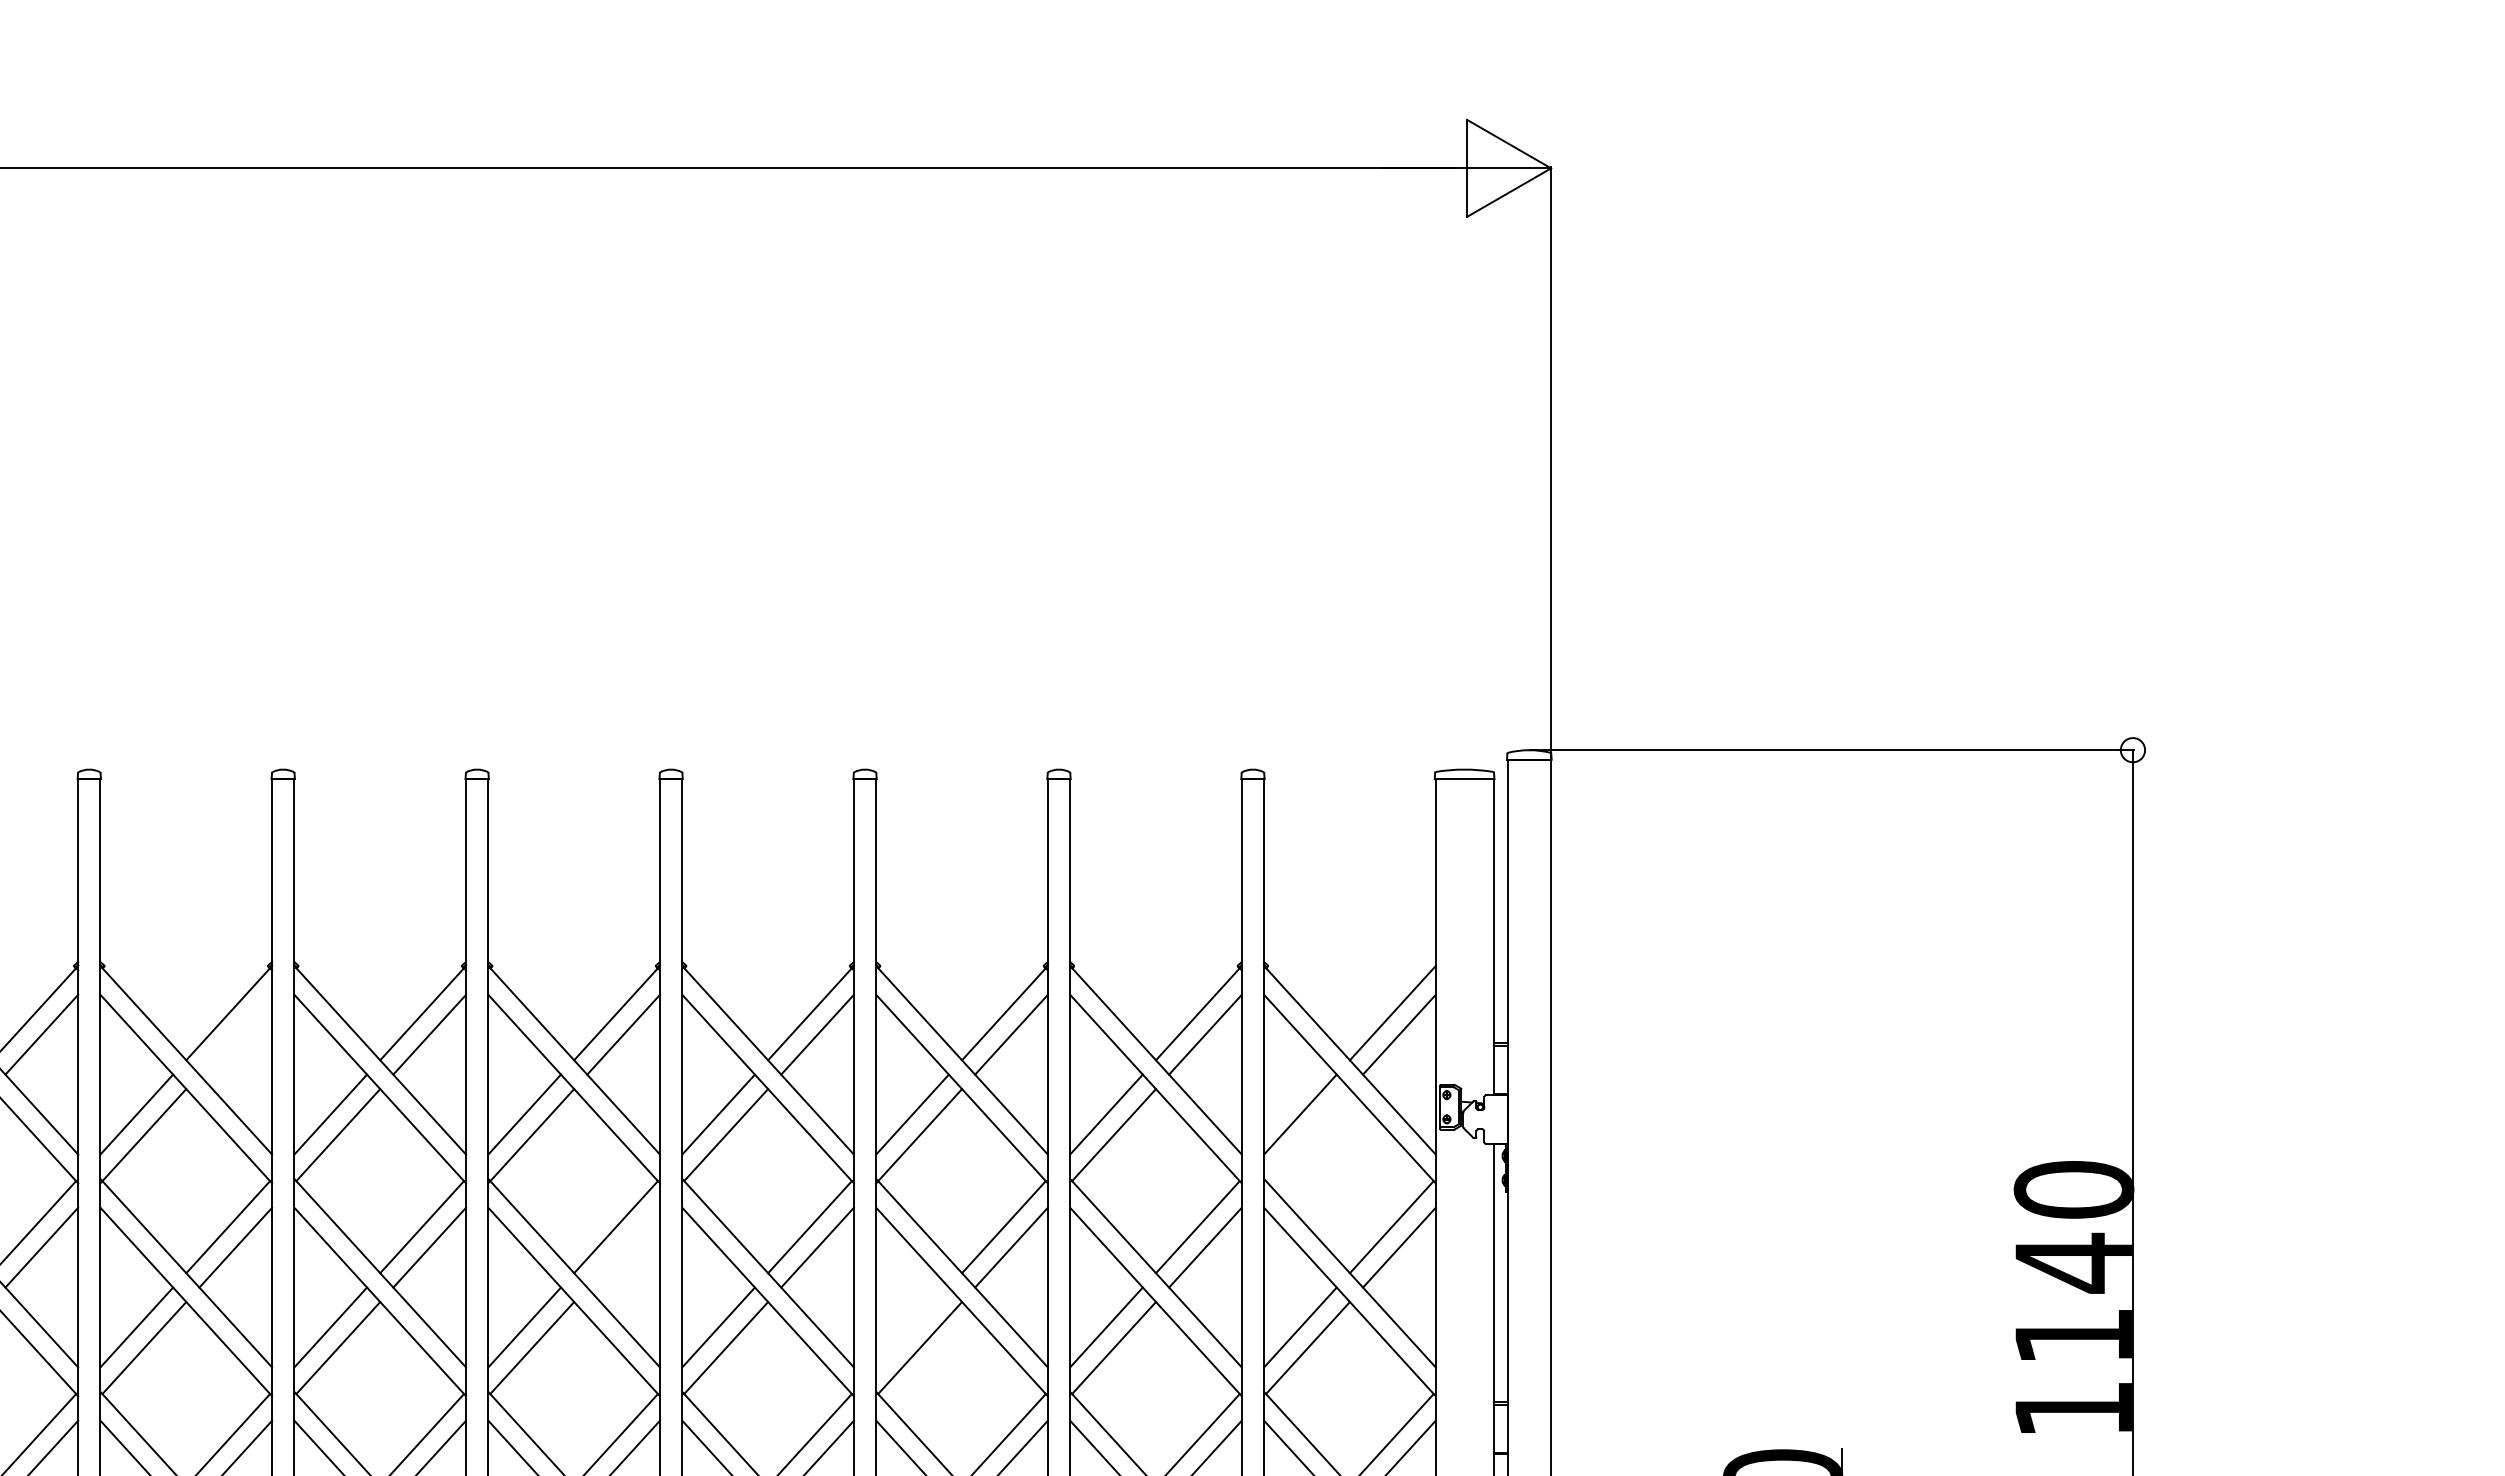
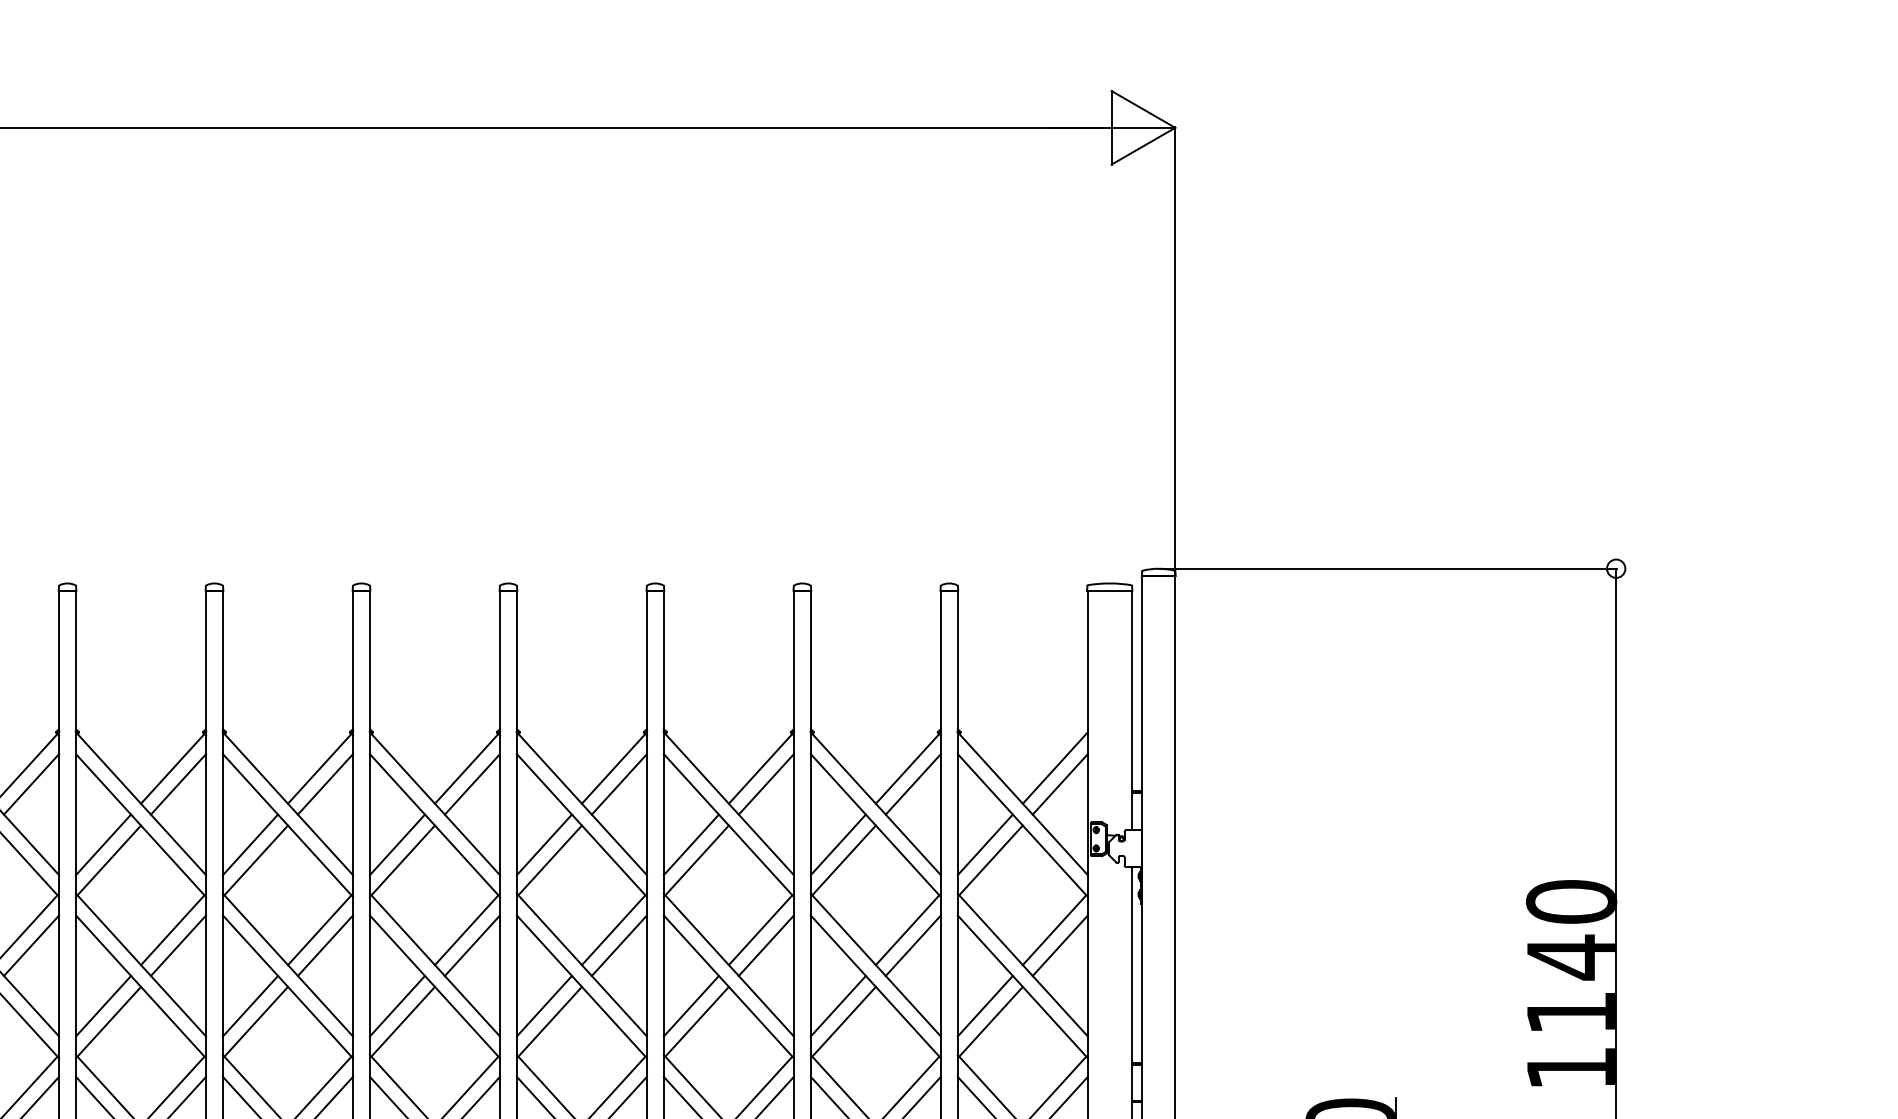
line: (235, 1034) -> (178, 784), added
line: (1307, 1135) -> (990, 860), added
line: (623, 1247) -> (472, 945), added
line: (912, 1327) -> (691, 1006), added

